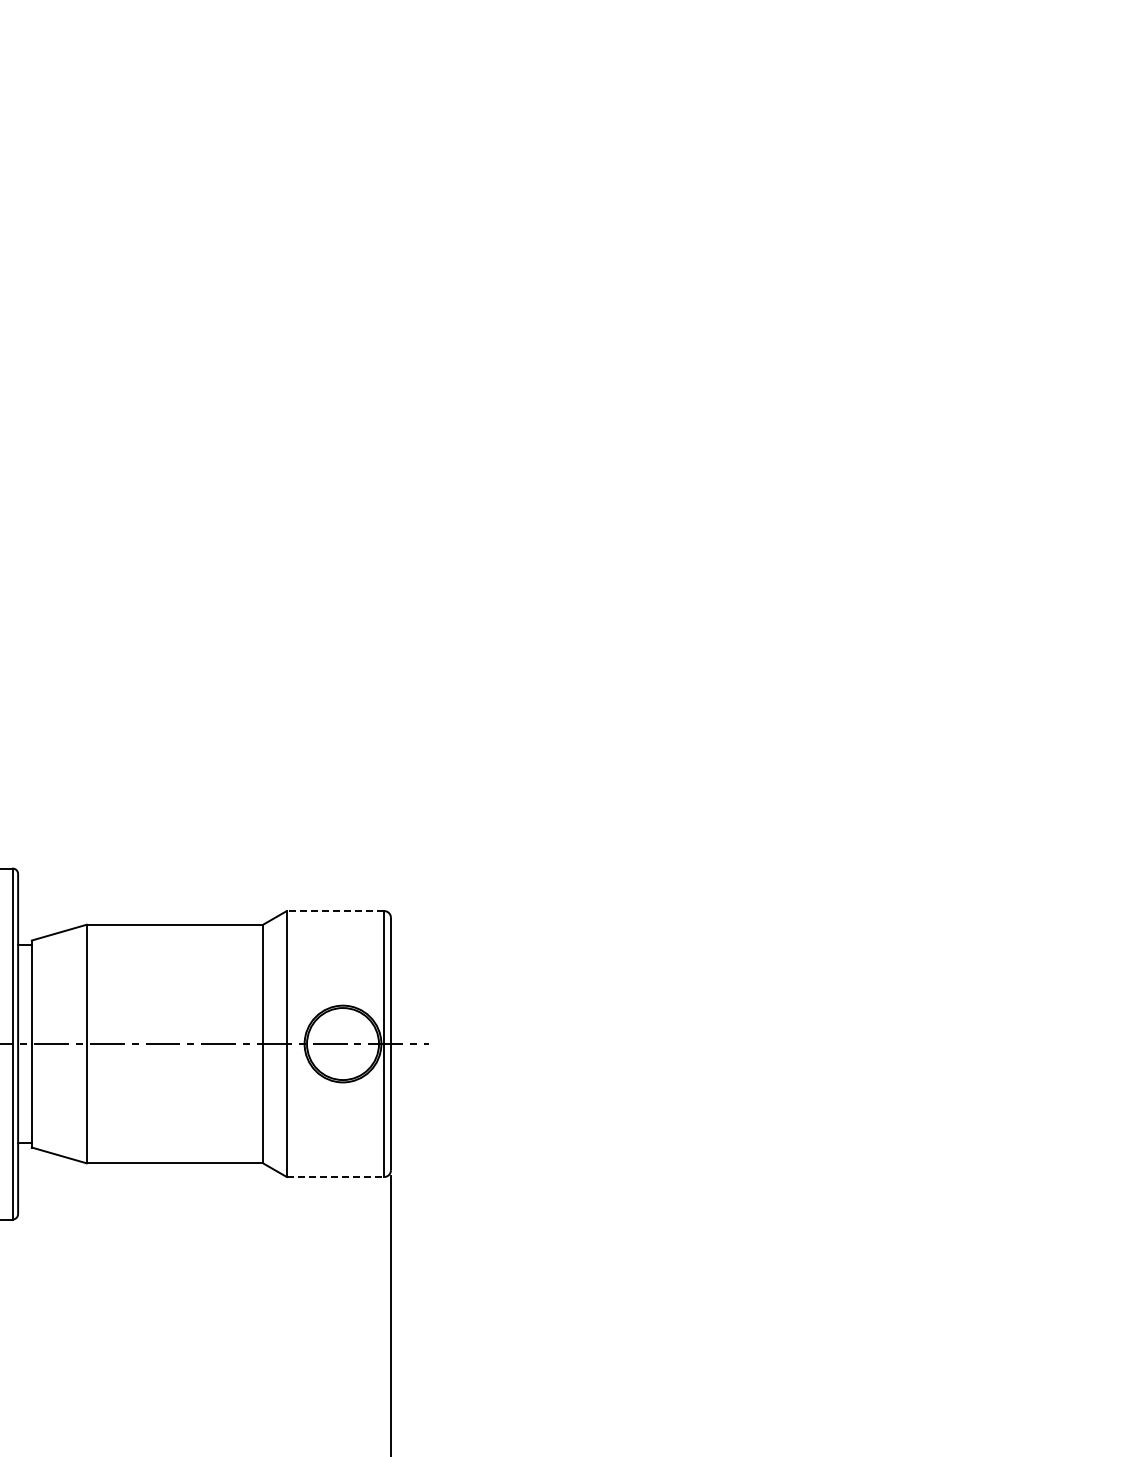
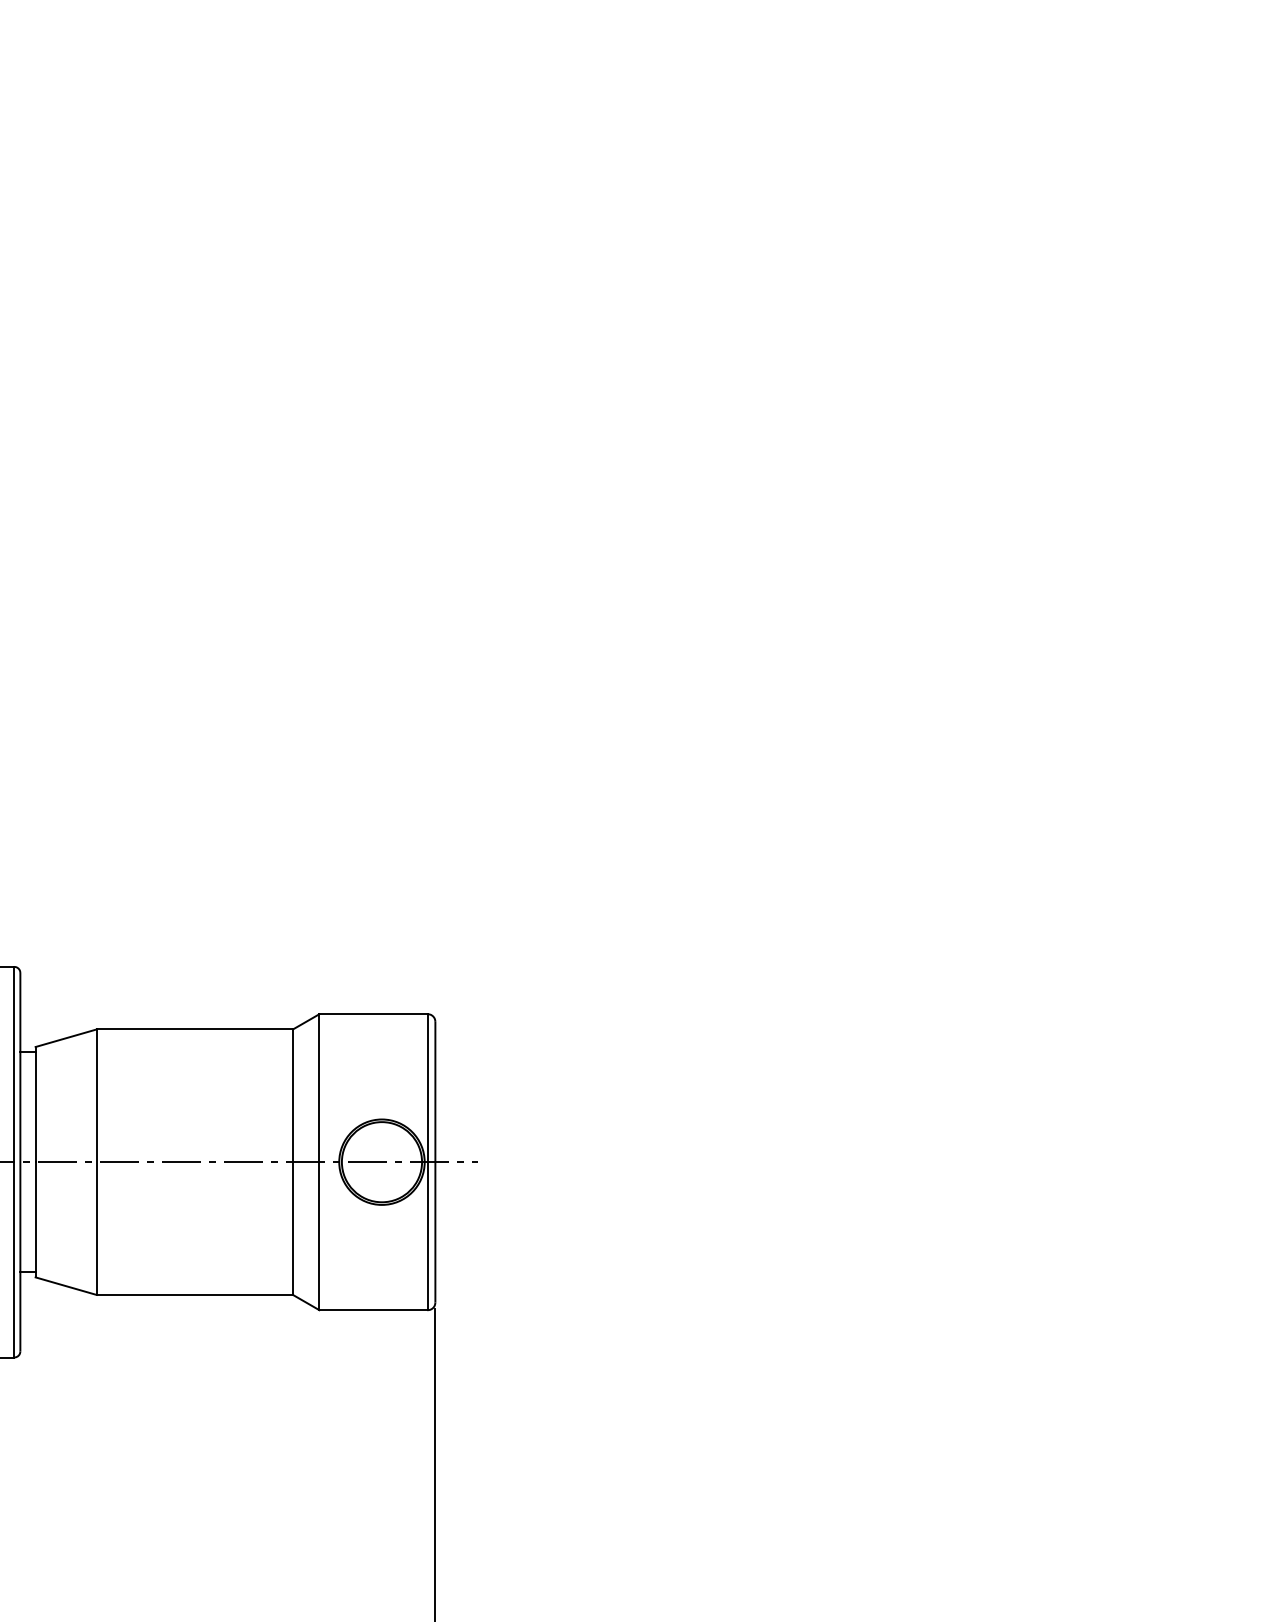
line: (335, 911) -> (373, 1014), dashed -> solid
line: (335, 1177) -> (373, 1310), dashed -> solid

